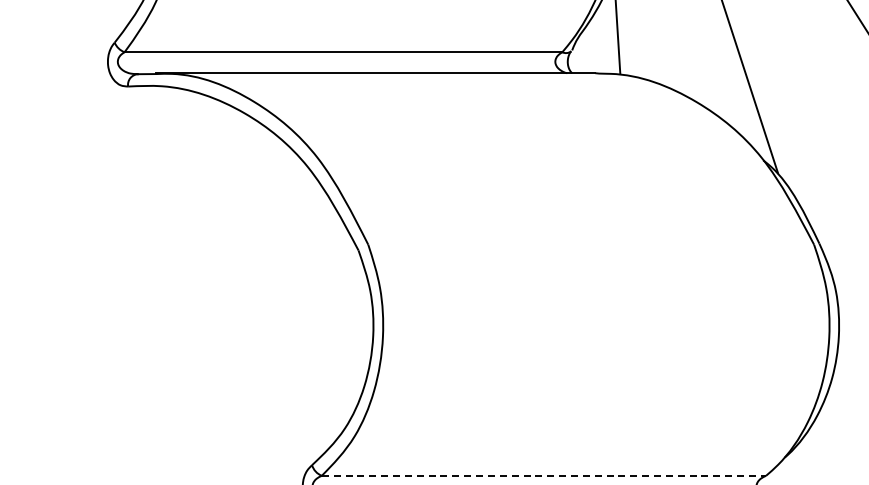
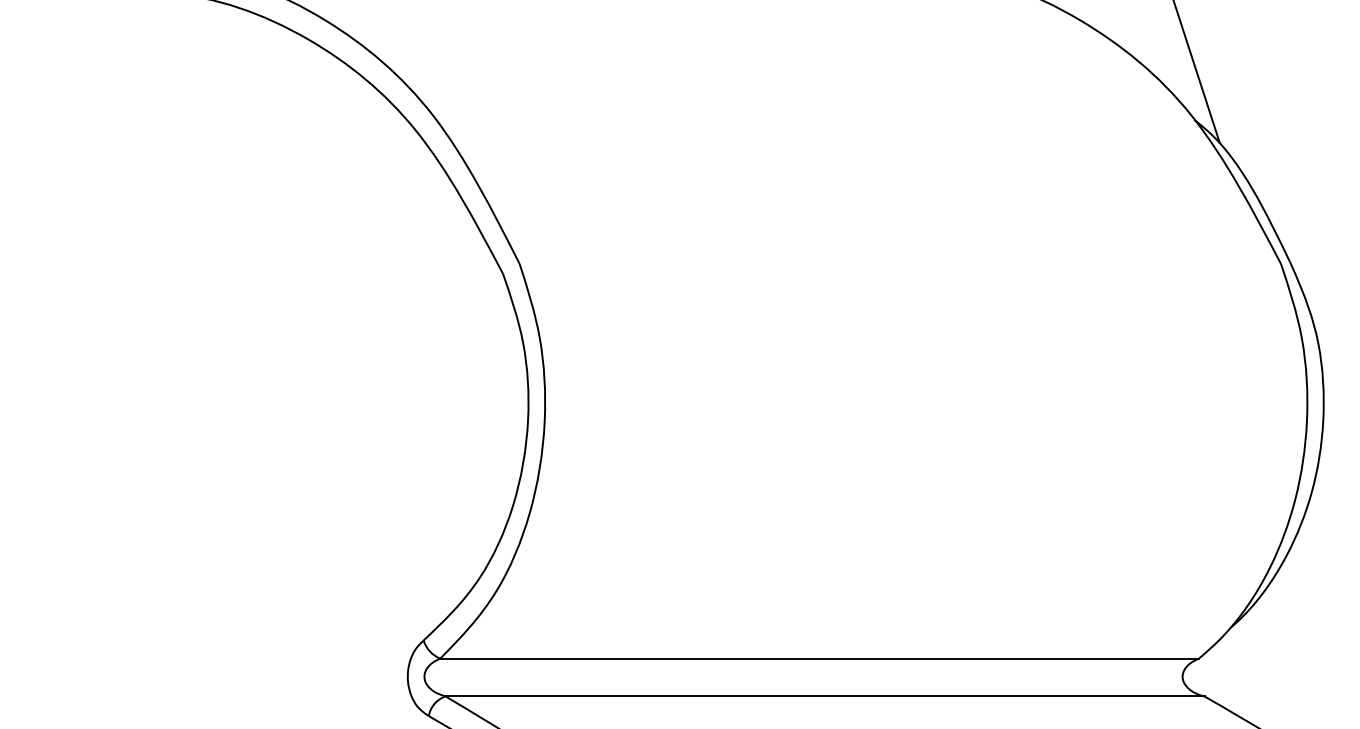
line: (544, 475) -> (820, 658), dashed -> solid

